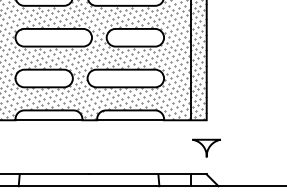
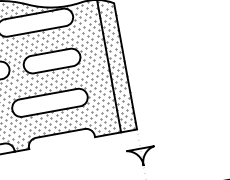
line: (130, 120) -> (62, 143), removed

